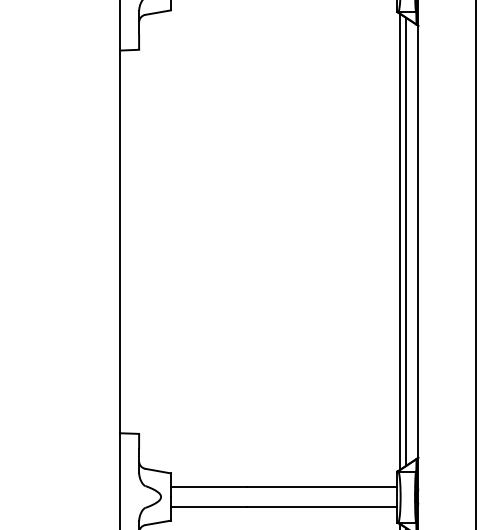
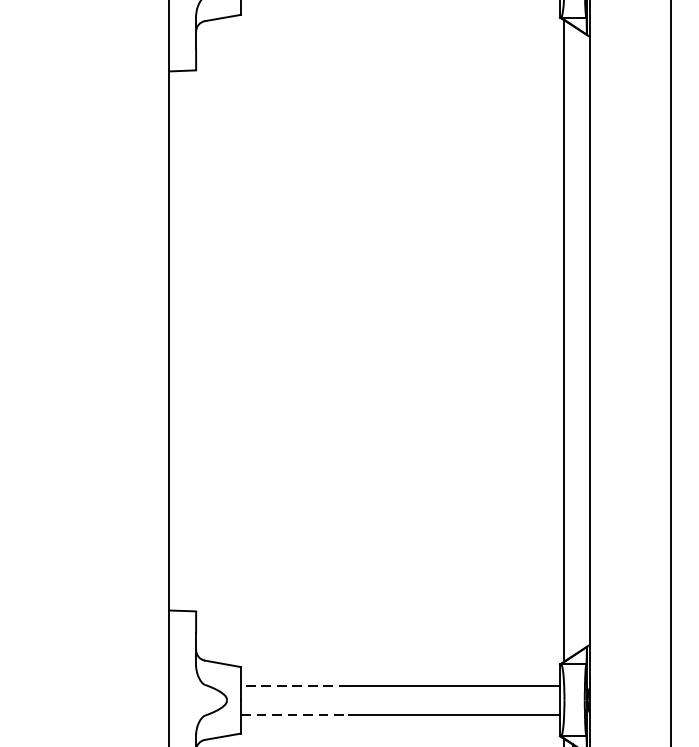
line: (406, 241) -> (572, 340), removed
line: (208, 486) -> (293, 685), solid -> dashed
line: (209, 507) -> (295, 715), solid -> dashed

